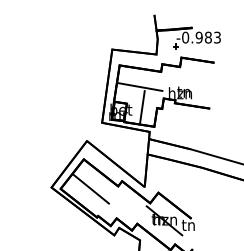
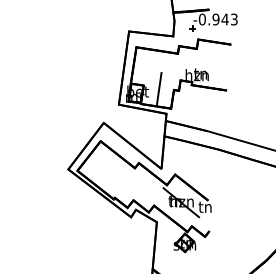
text: (207, 37) -> (224, 19), -0.983 -> -0.943
line: (139, 86) -> (156, 68), removed
line: (90, 188) -> (107, 170), removed

